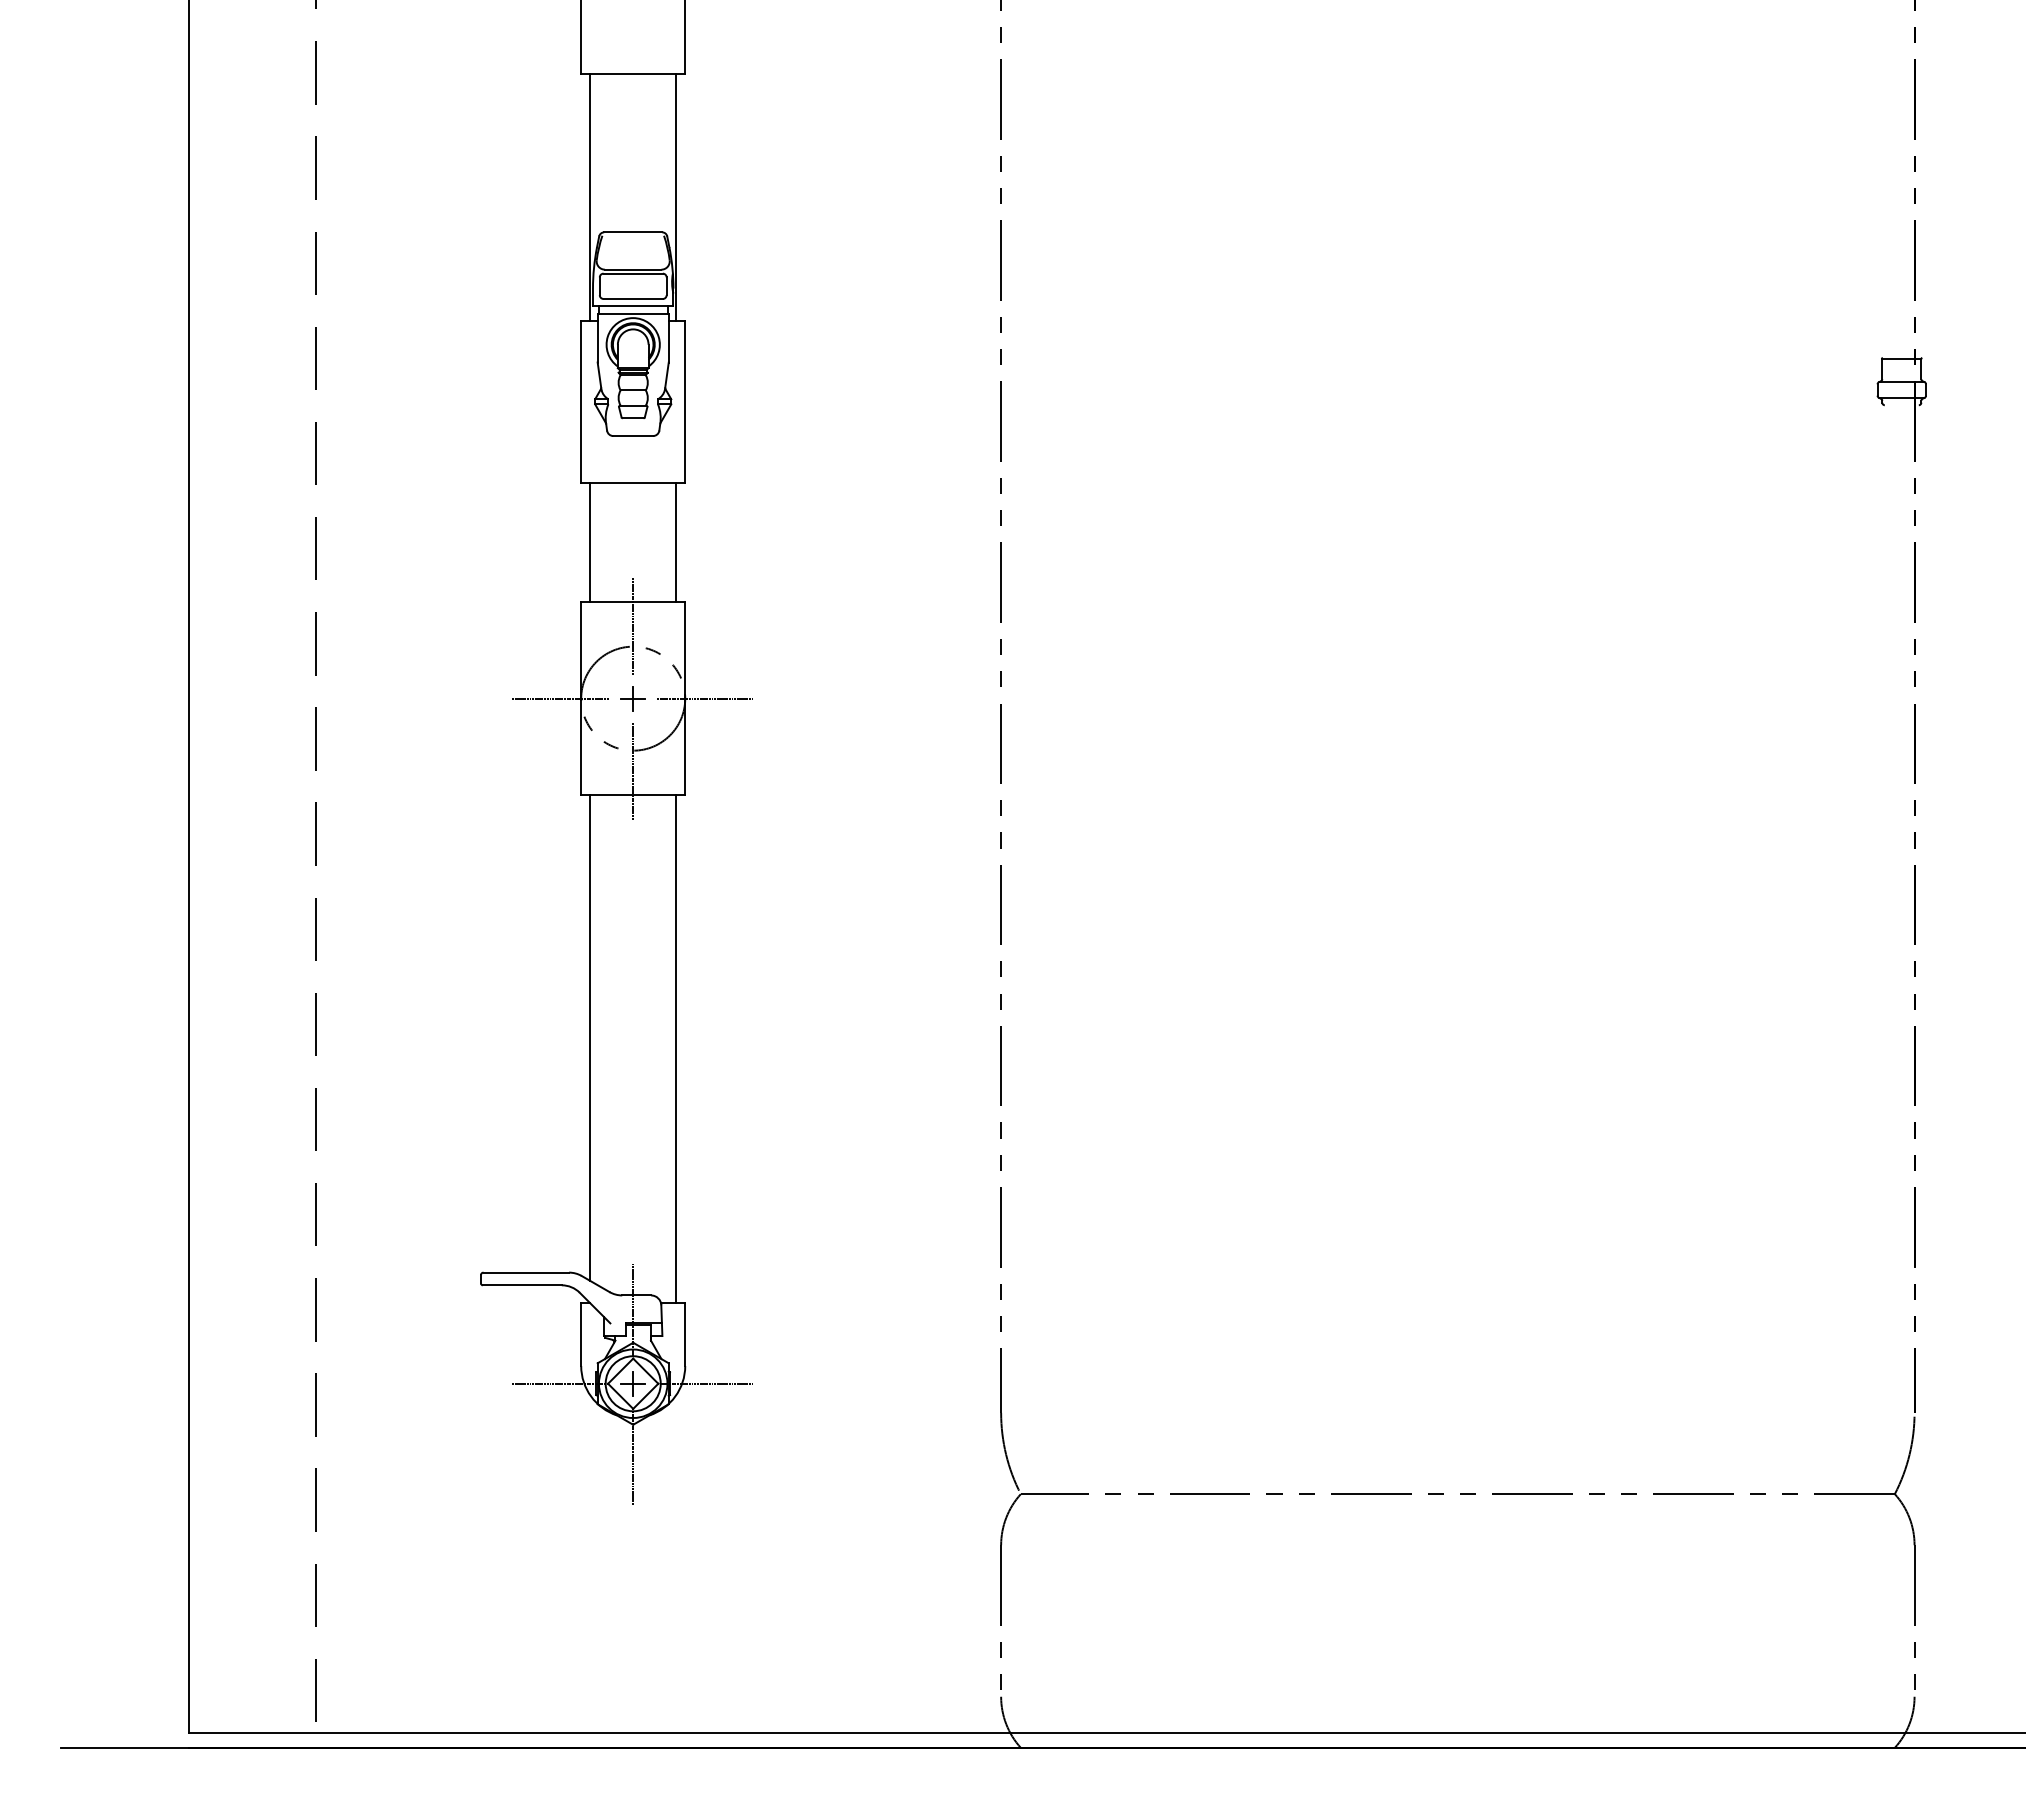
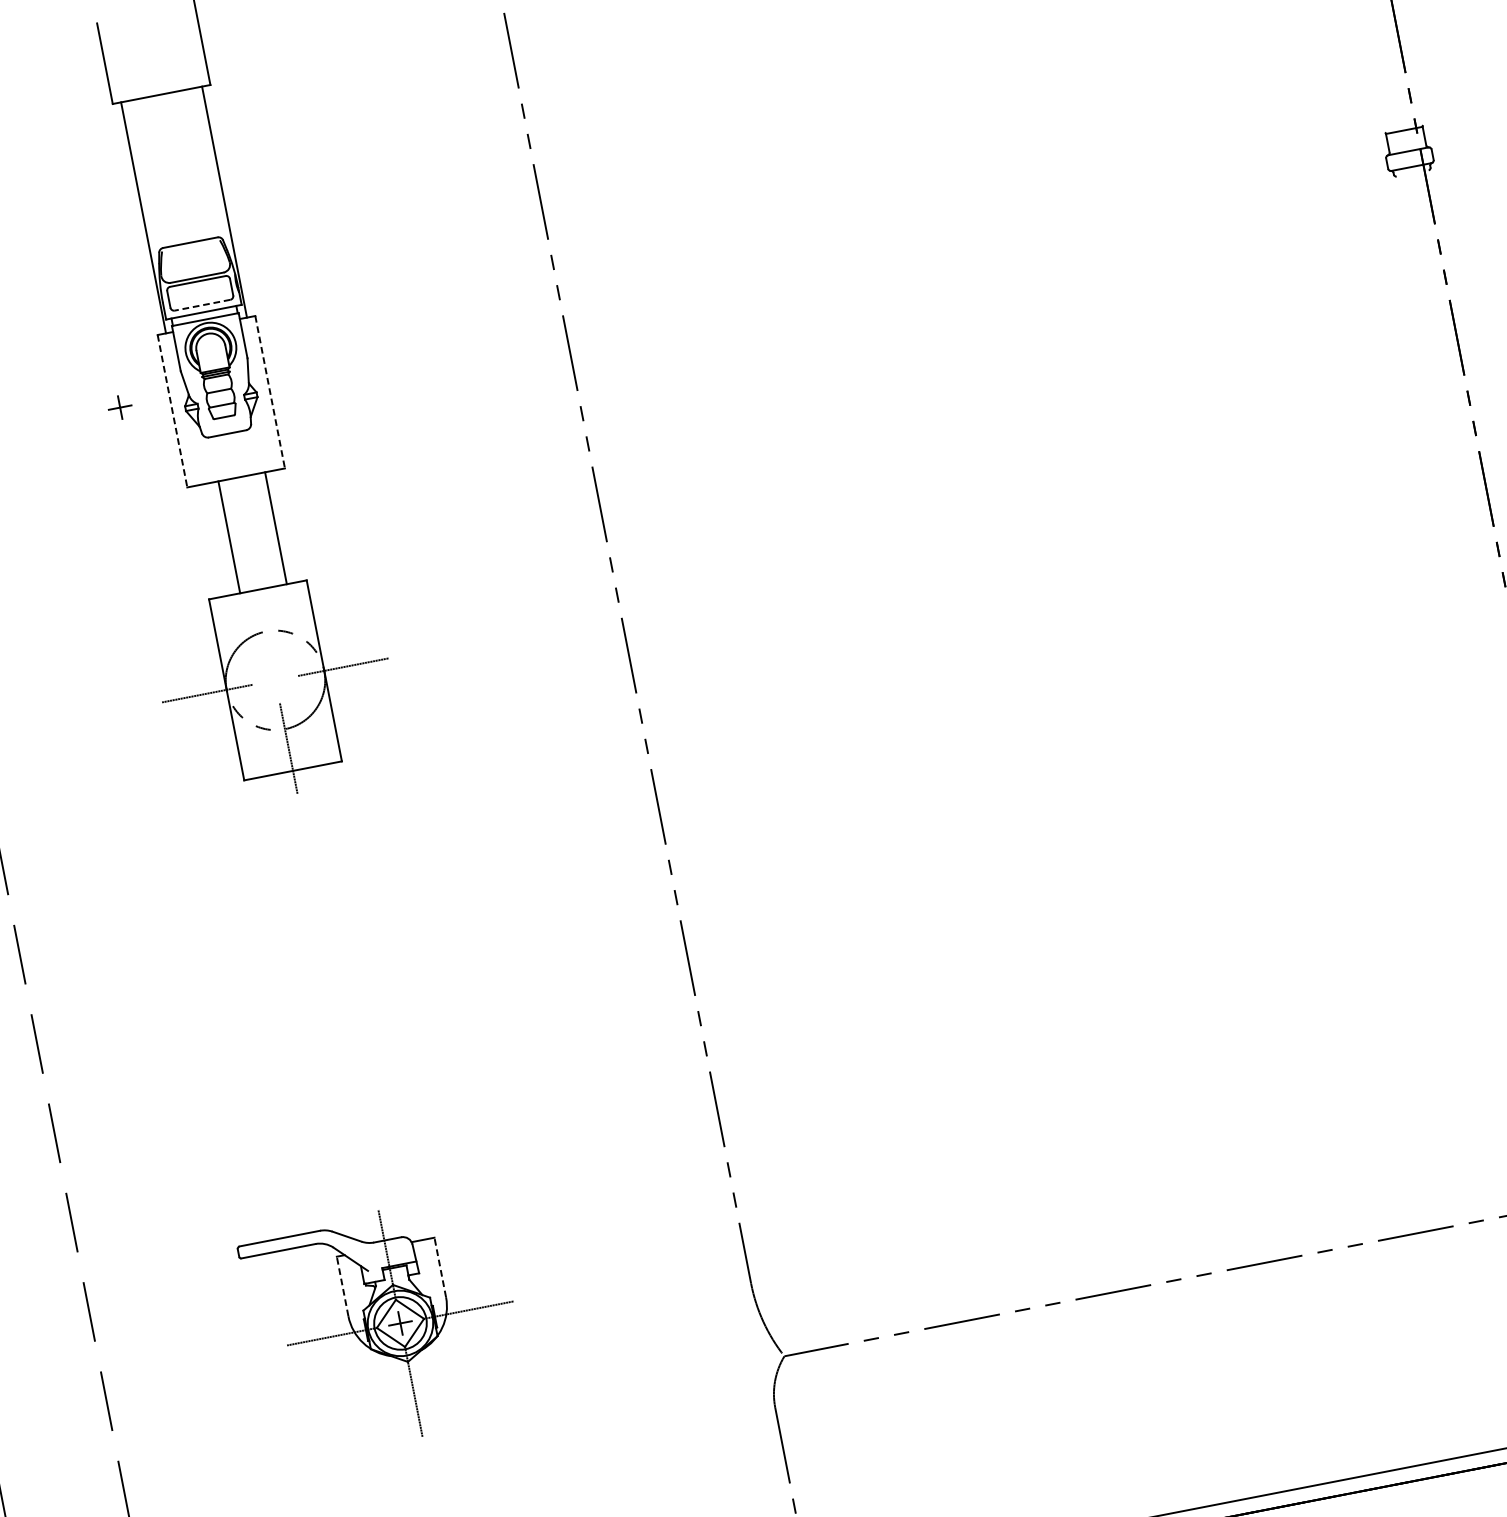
line: (633, 299) -> (202, 305), solid -> dashed
line: (581, 402) -> (172, 411), solid -> dashed
line: (685, 402) -> (270, 392), solid -> dashed
line: (590, 542) -> (276, 528), moved
line: (676, 542) -> (229, 537), moved
line: (633, 625) -> (262, 611), removed
part: (632, 698) -> (119, 407), moved
line: (590, 1037) -> (297, 1006), removed
line: (676, 1048) -> (379, 1000), removed
line: (581, 1334) -> (342, 1286), solid -> dashed
line: (685, 1334) -> (440, 1267), solid -> dashed

